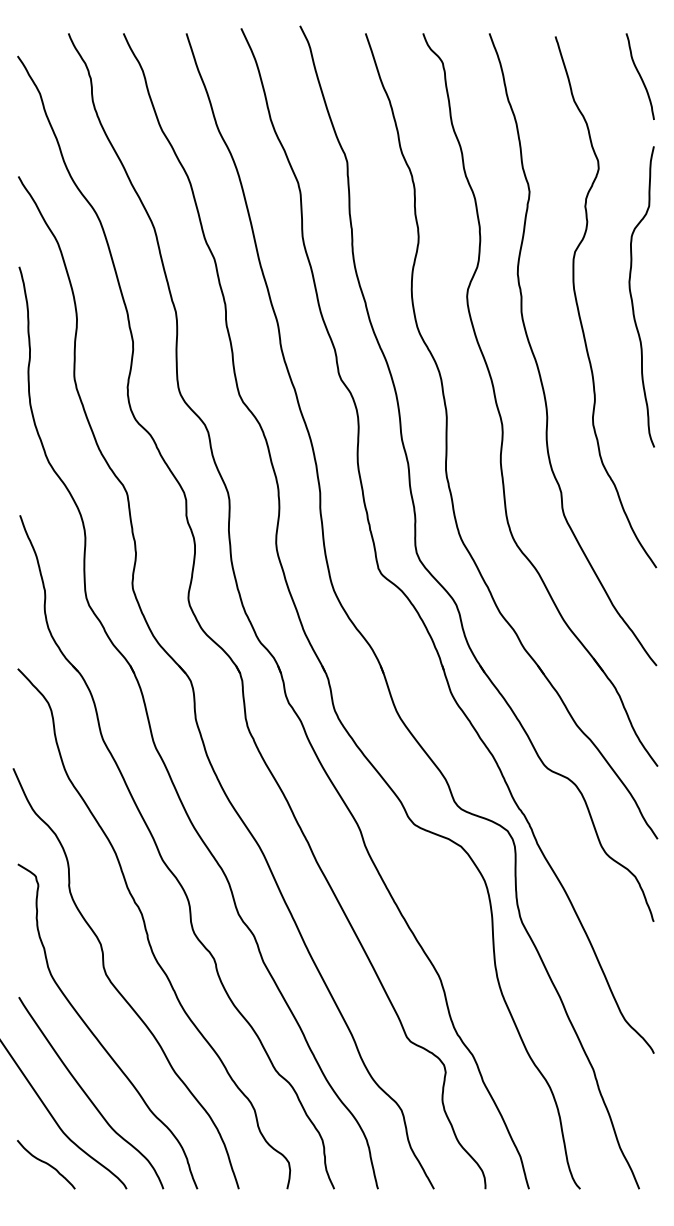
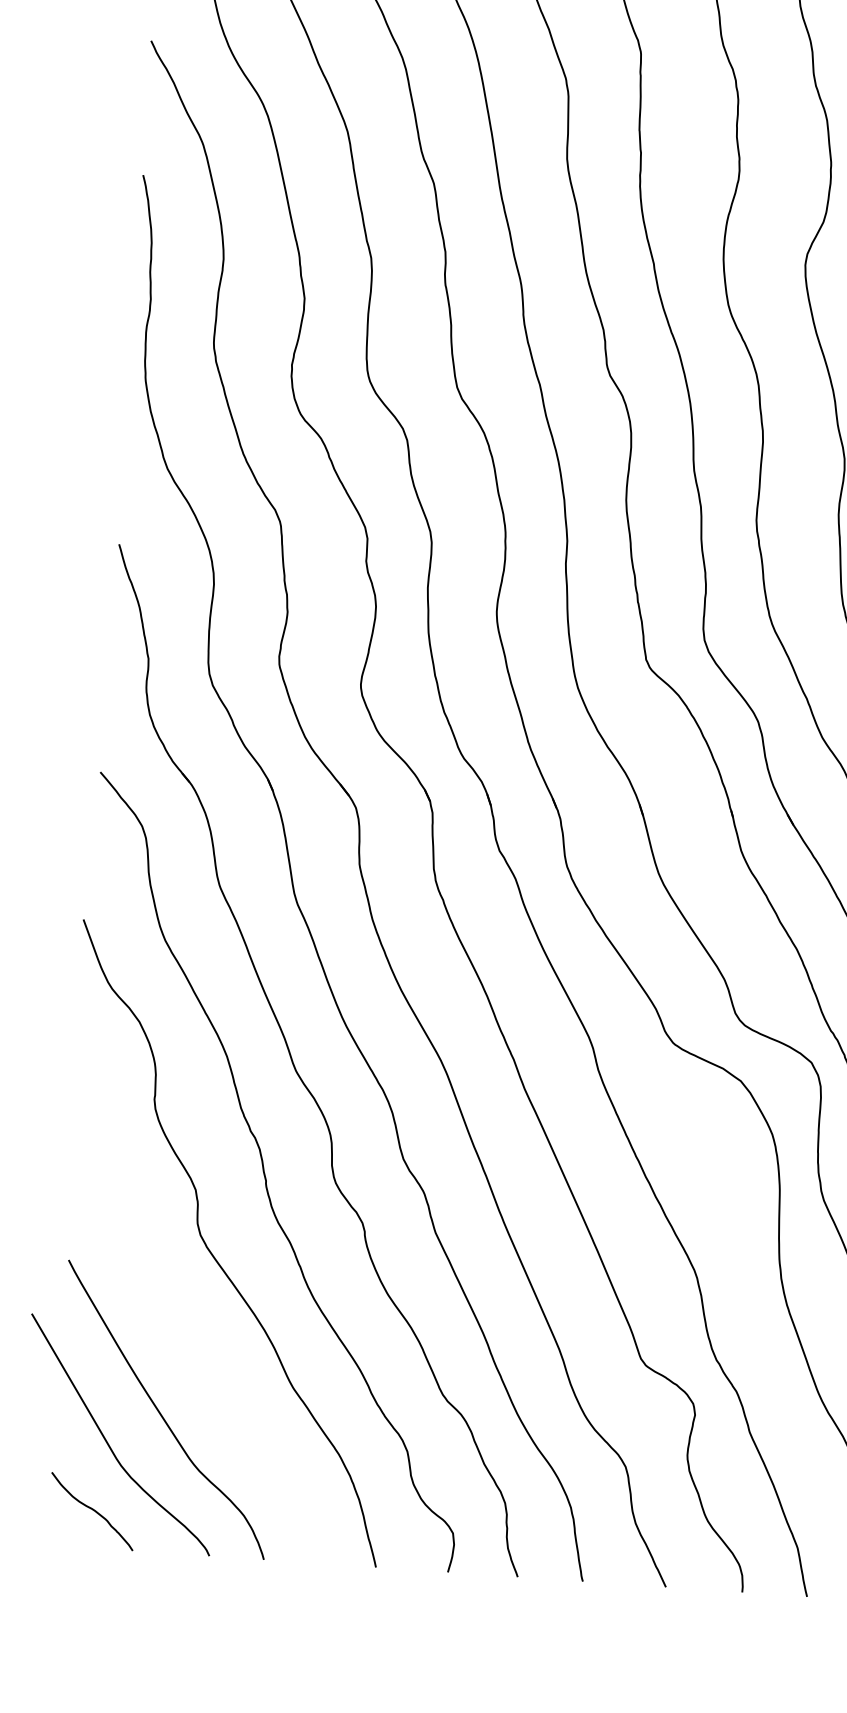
curve: (96, 1036) -> (179, 1326), removed

